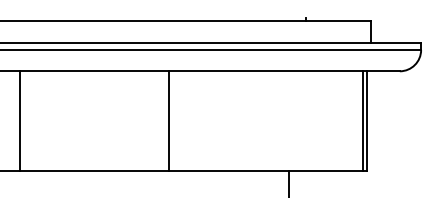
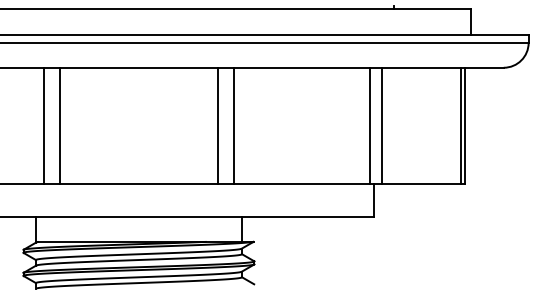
line: (5, 120) -> (43, 125), added
line: (154, 120) -> (217, 125), added
line: (285, 120) -> (370, 125), added
line: (295, 120) -> (382, 125), added

